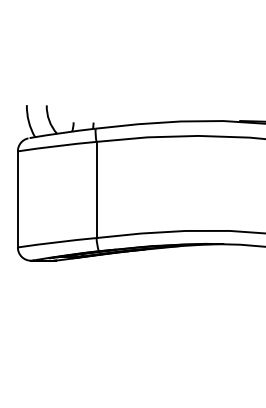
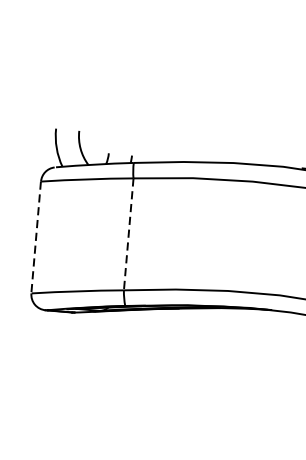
line: (96, 190) -> (128, 234), solid -> dashed
line: (17, 199) -> (35, 237), solid -> dashed

